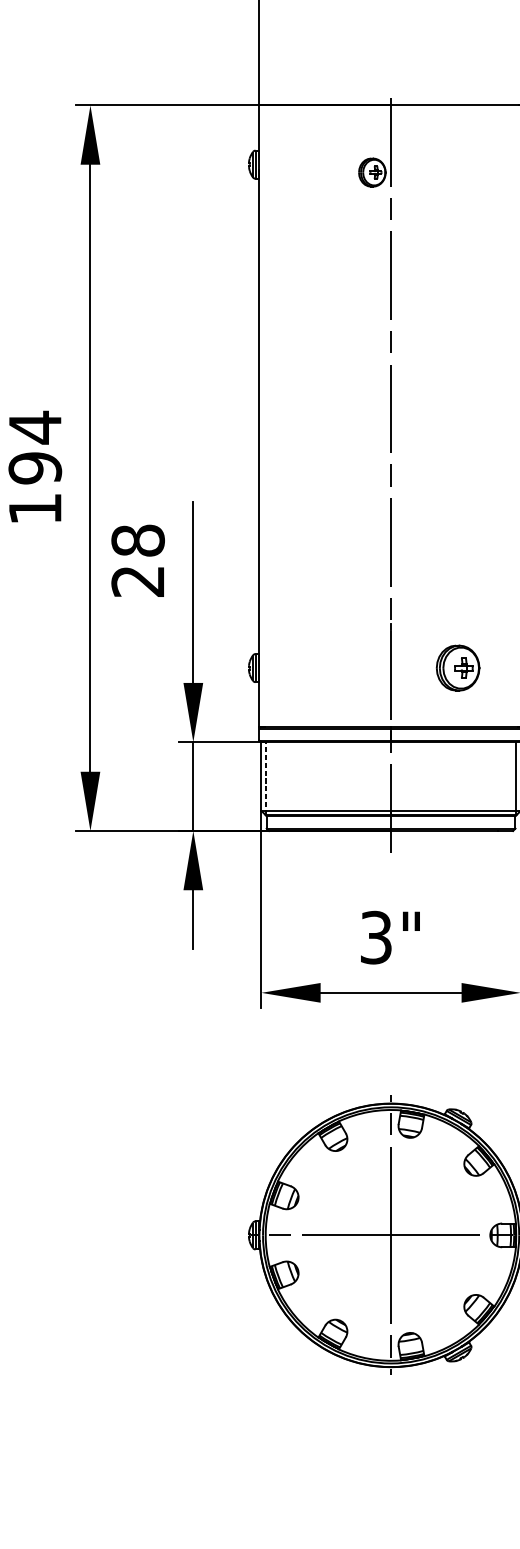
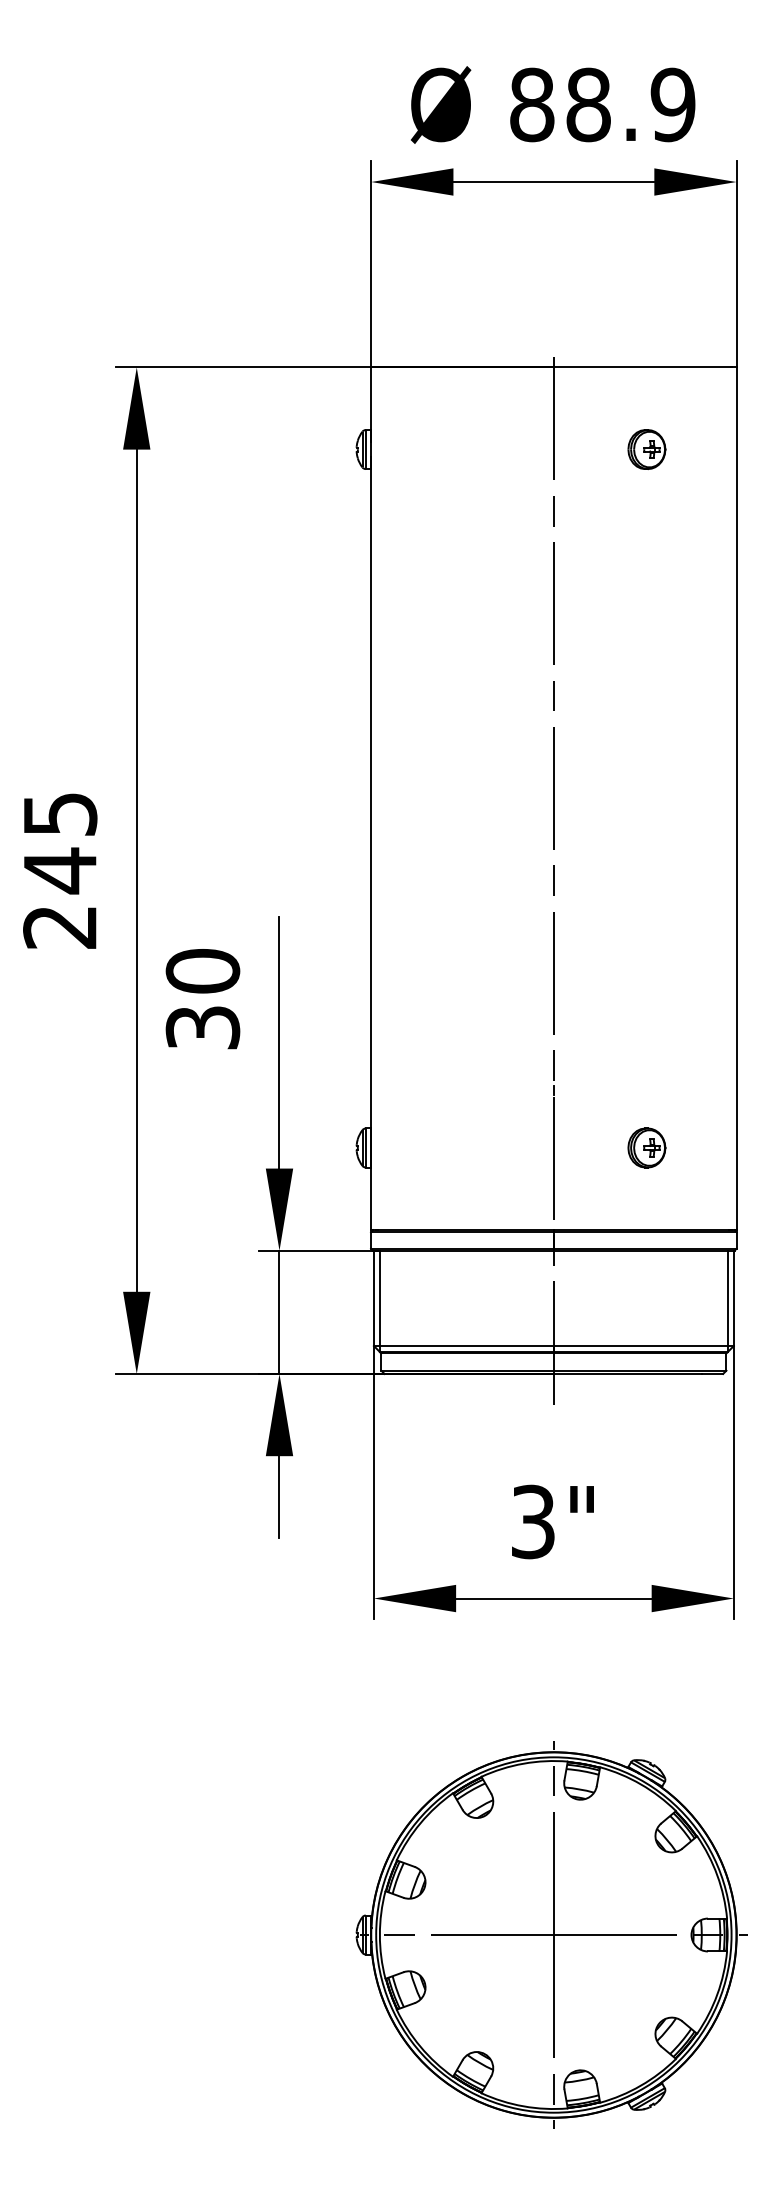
part: (372, 172) -> (646, 449), moved
text: (35, 467) -> (60, 869), 194 -> 245
text: (137, 561) -> (202, 999), 28 -> 30
part: (457, 667) -> (646, 1147), size x0.62
line: (266, 778) -> (380, 1301), dashed -> solid

